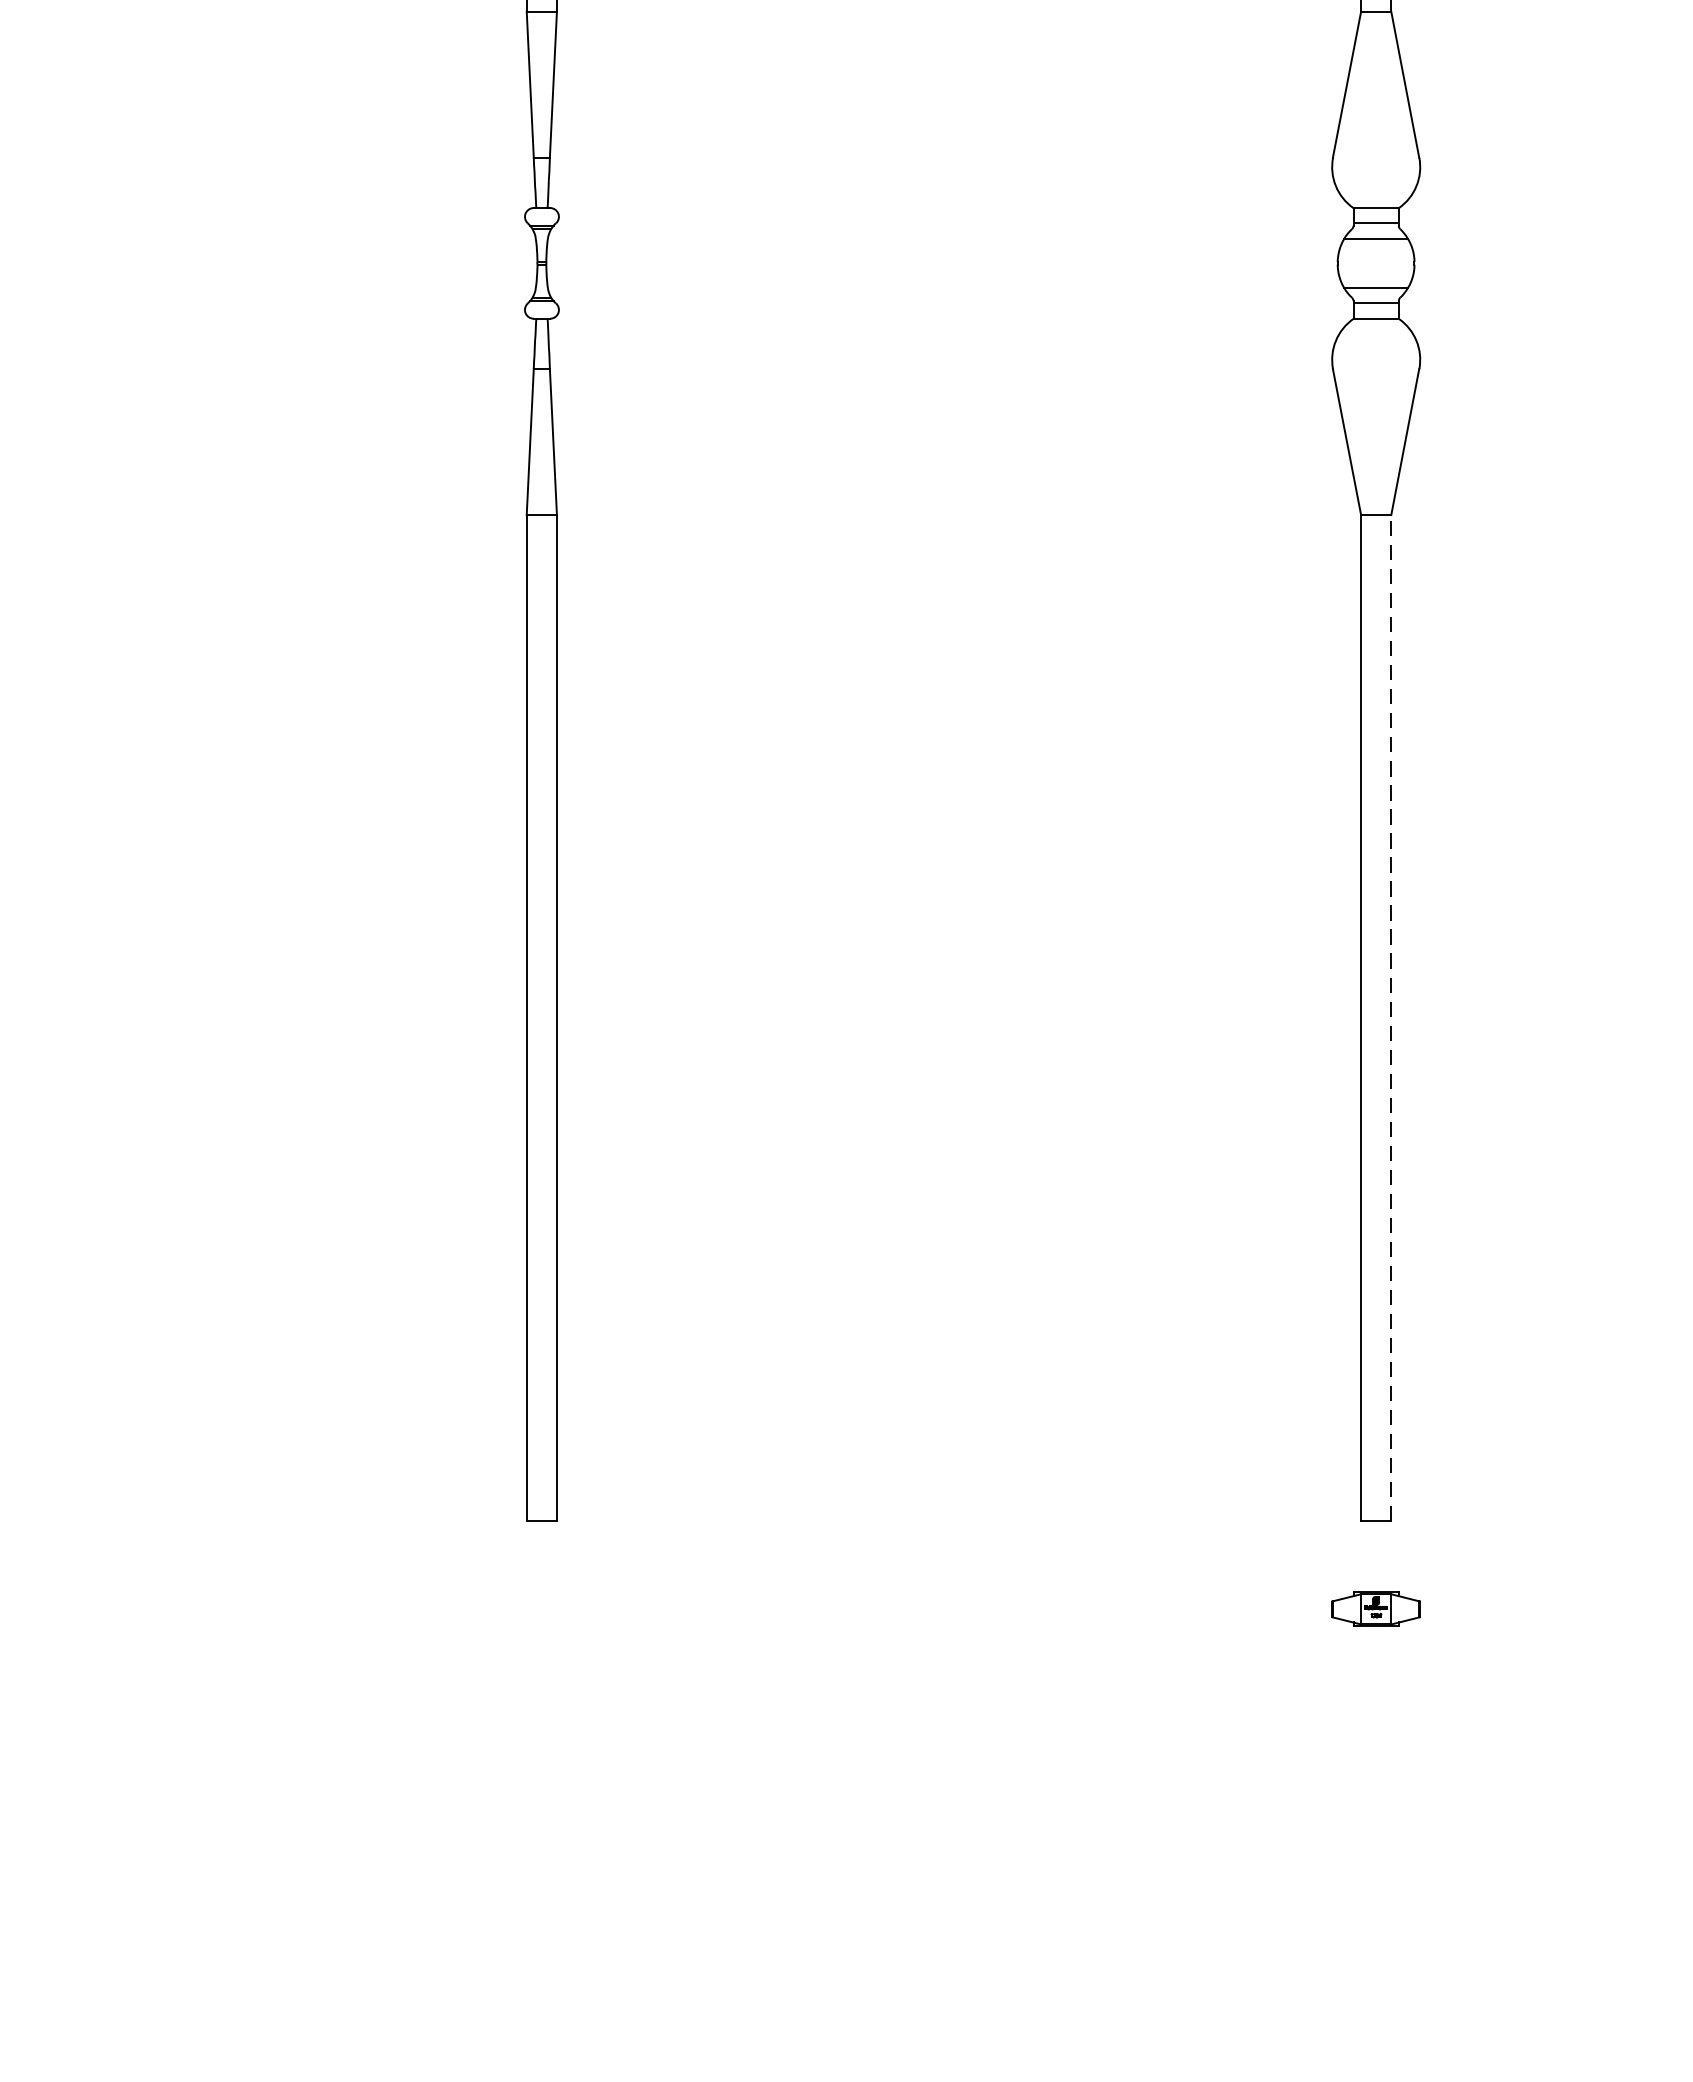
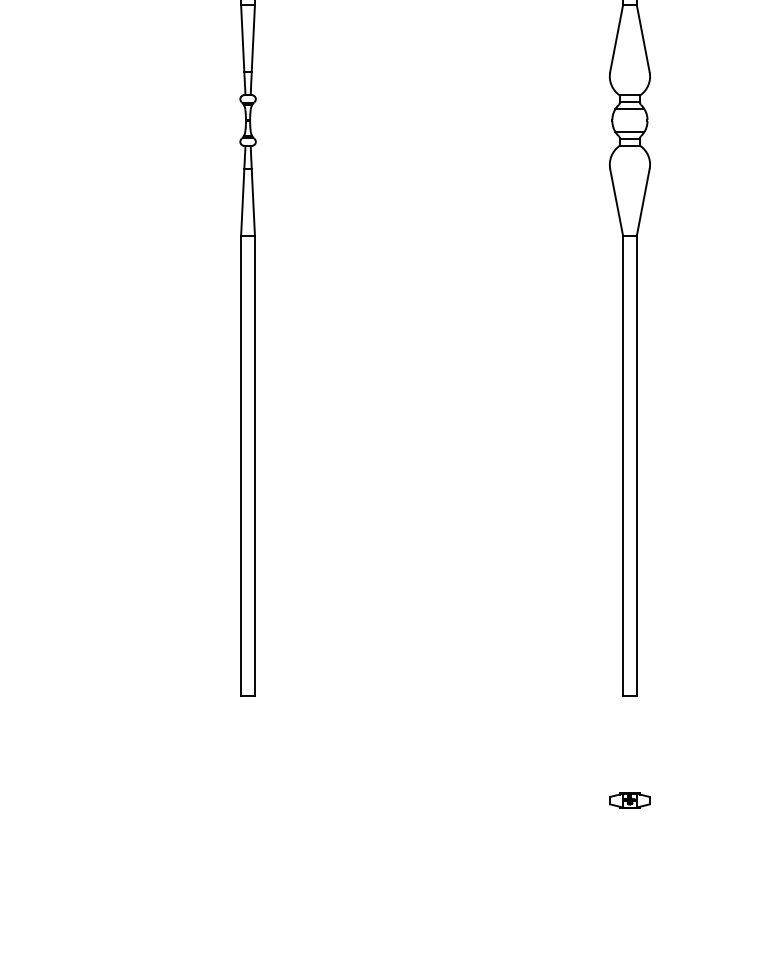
line: (1390, 1016) -> (636, 465), dashed -> solid
part: (1375, 1608) -> (629, 800), moved

